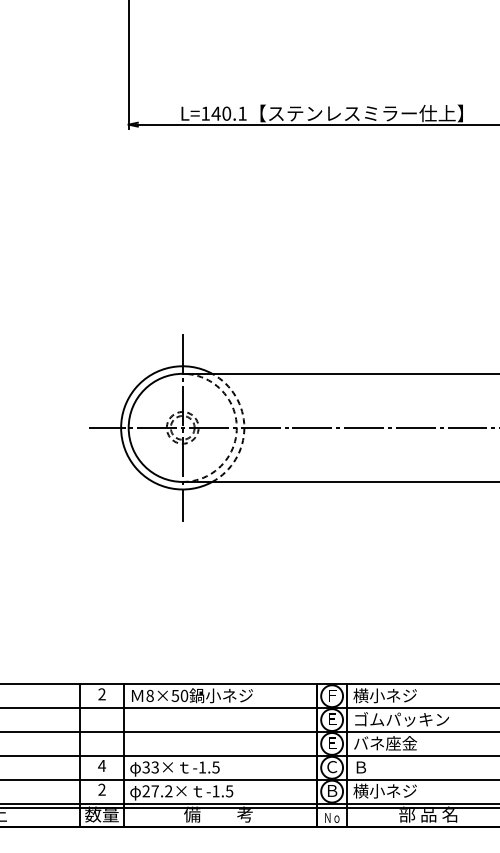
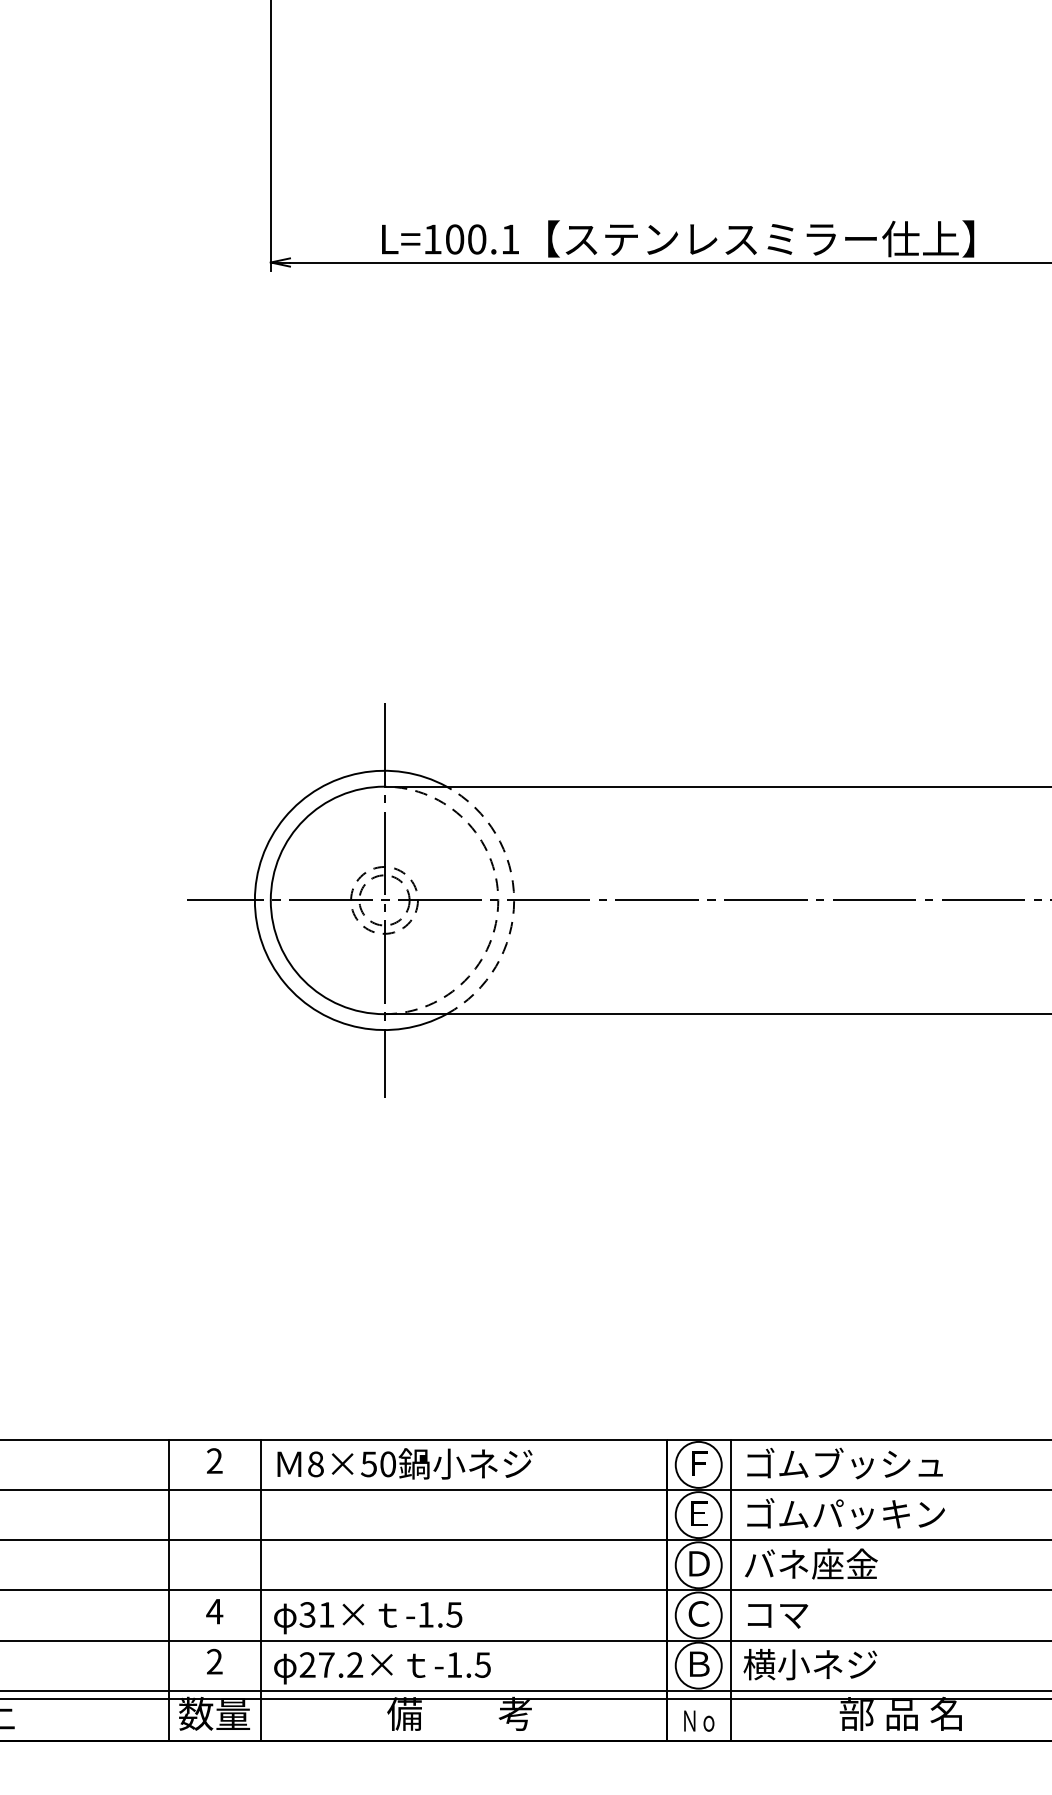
text: (215, 113) -> (453, 239), L=140.1 -> L=100.1
text: (400, 695) -> (842, 1463), 横小ネジ -> ゴムブッシュ
text: (332, 743) -> (699, 1564), Ｅ -> Ｄ
text: (154, 767) -> (325, 1614), 33× -> 31×
text: (369, 767) -> (777, 1614), Ｂ -> コマ

